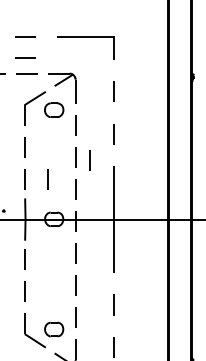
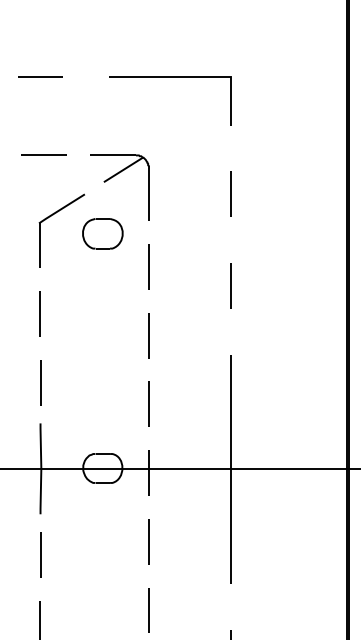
line: (25, 57) -> (41, 120), removed
line: (89, 160) -> (178, 341), removed
line: (47, 179) -> (88, 382), removed

